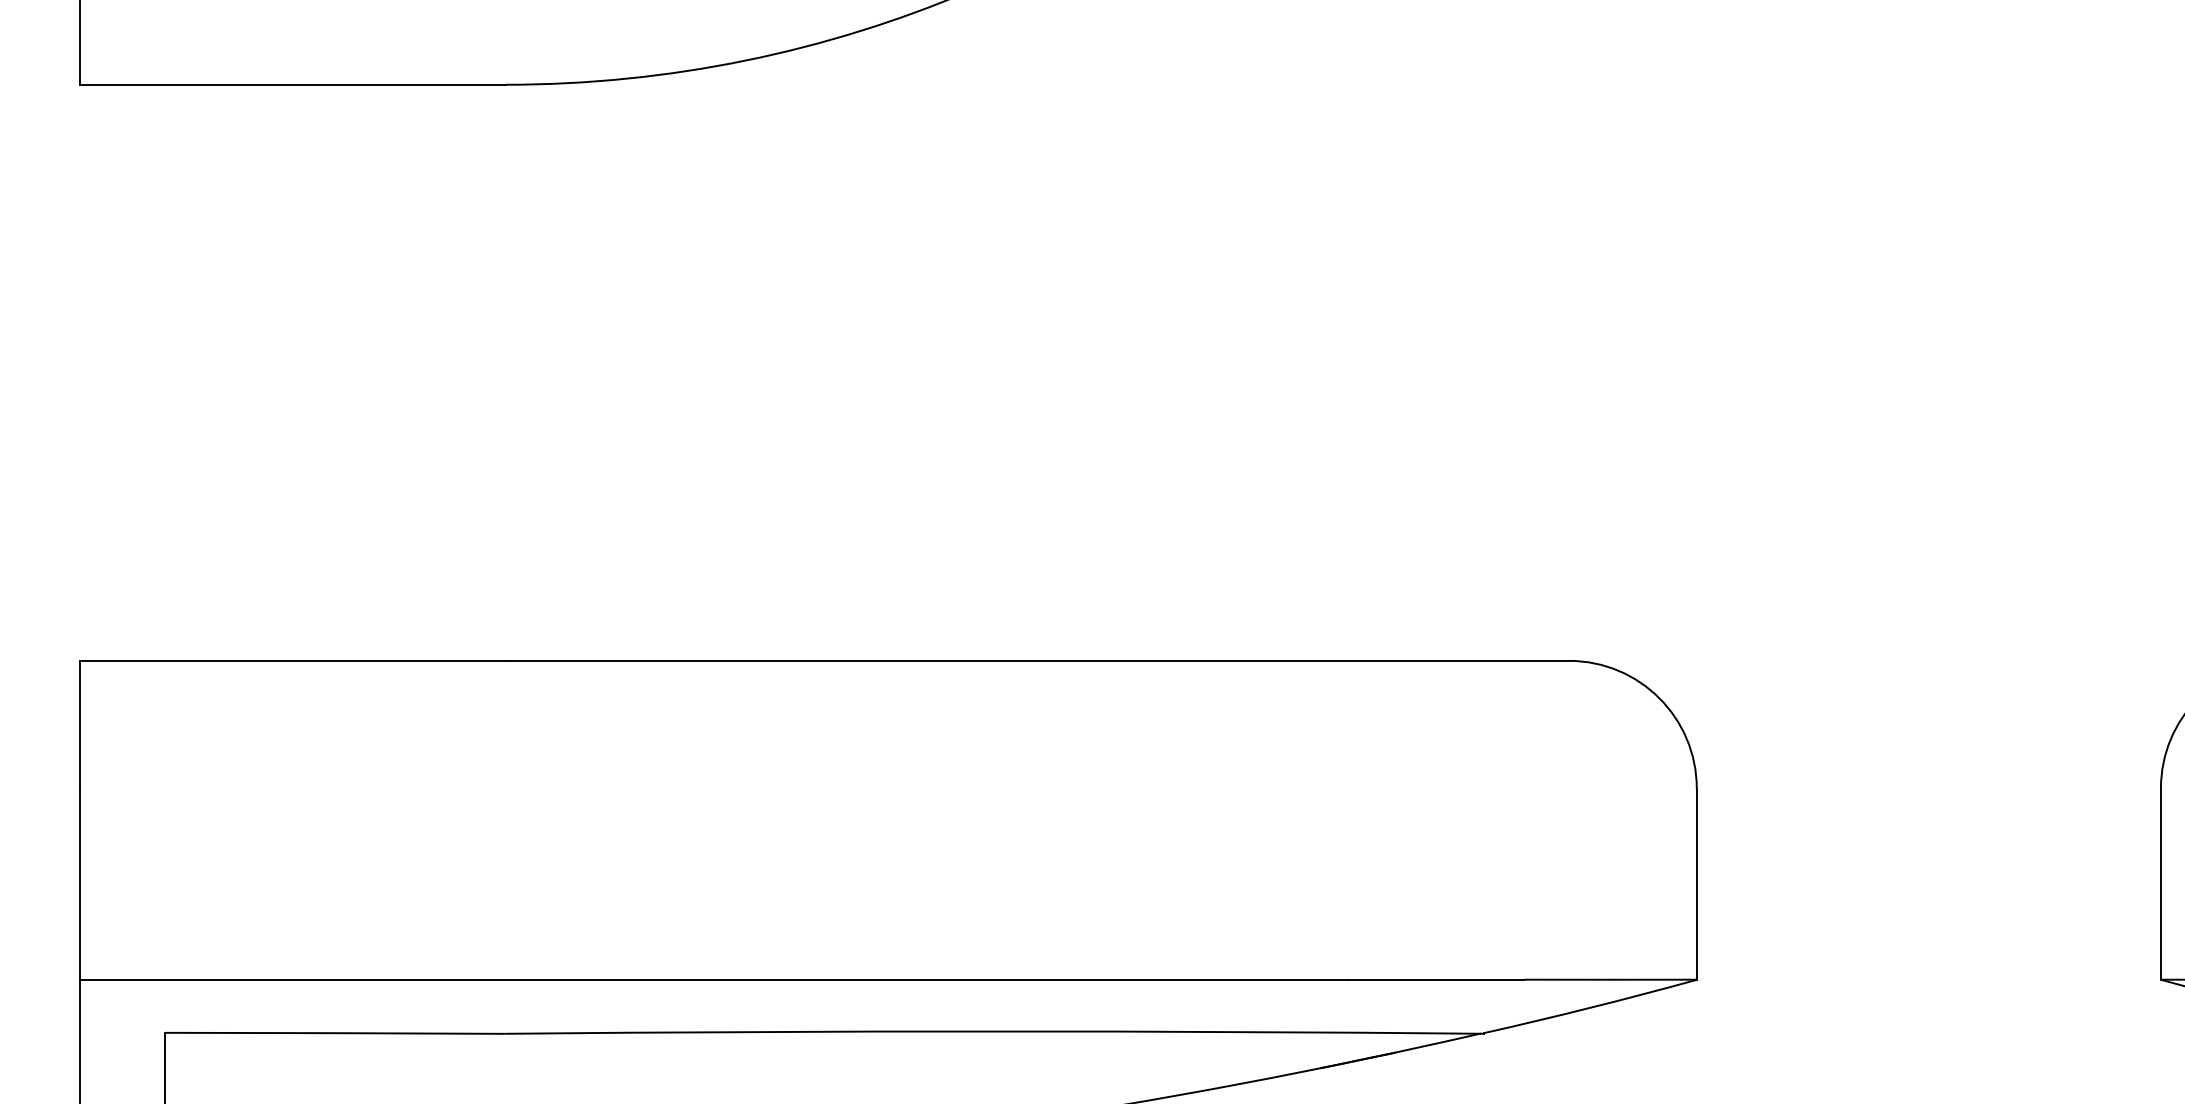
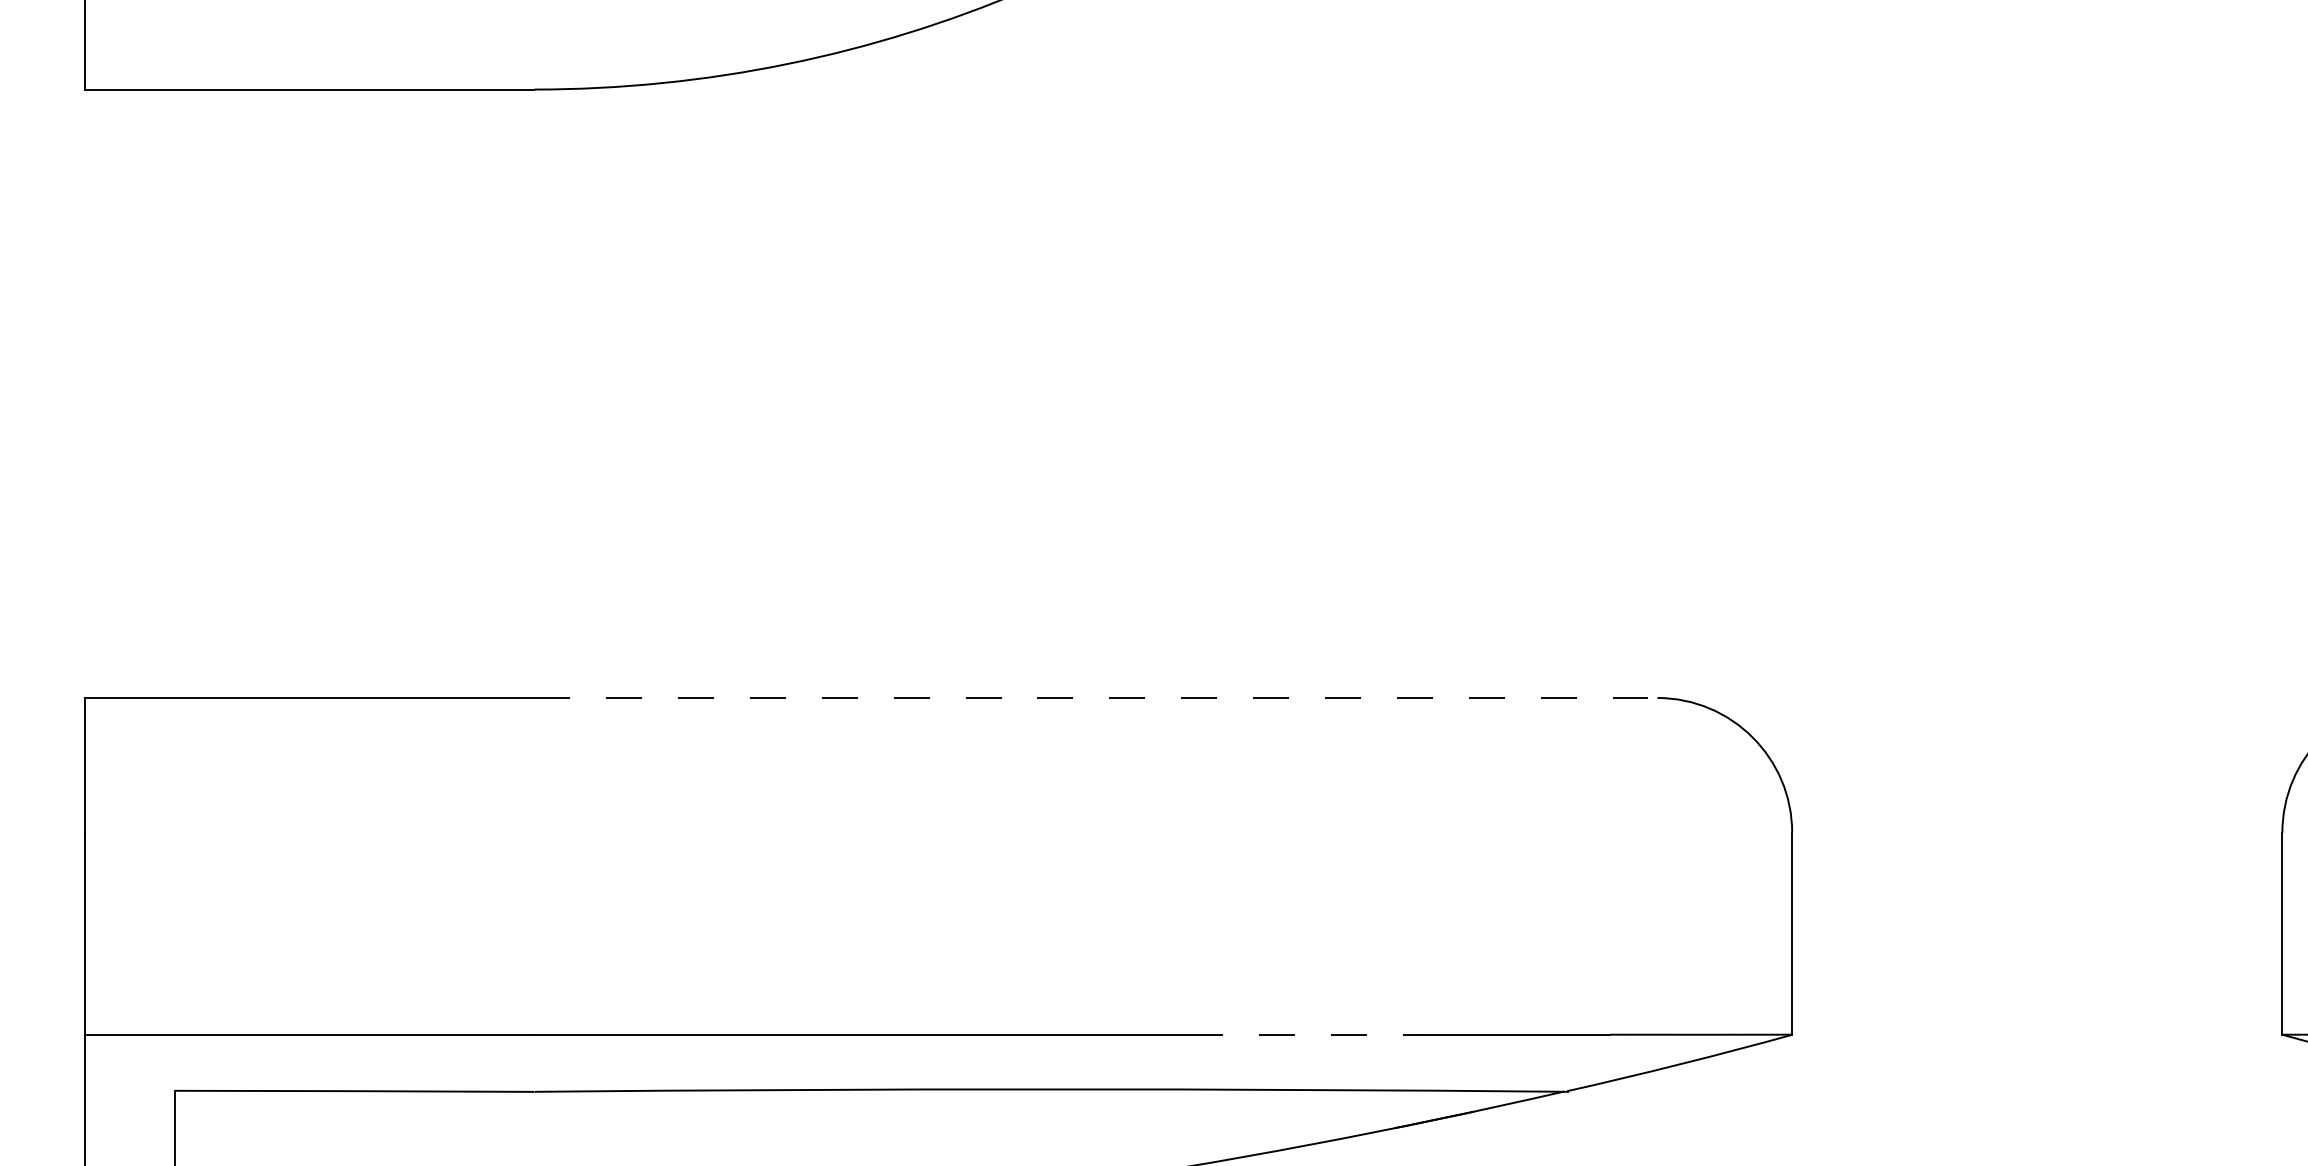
line: (1037, 660) -> (1095, 697), solid -> dashed
line: (1236, 979) -> (1306, 1034), solid -> dashed

